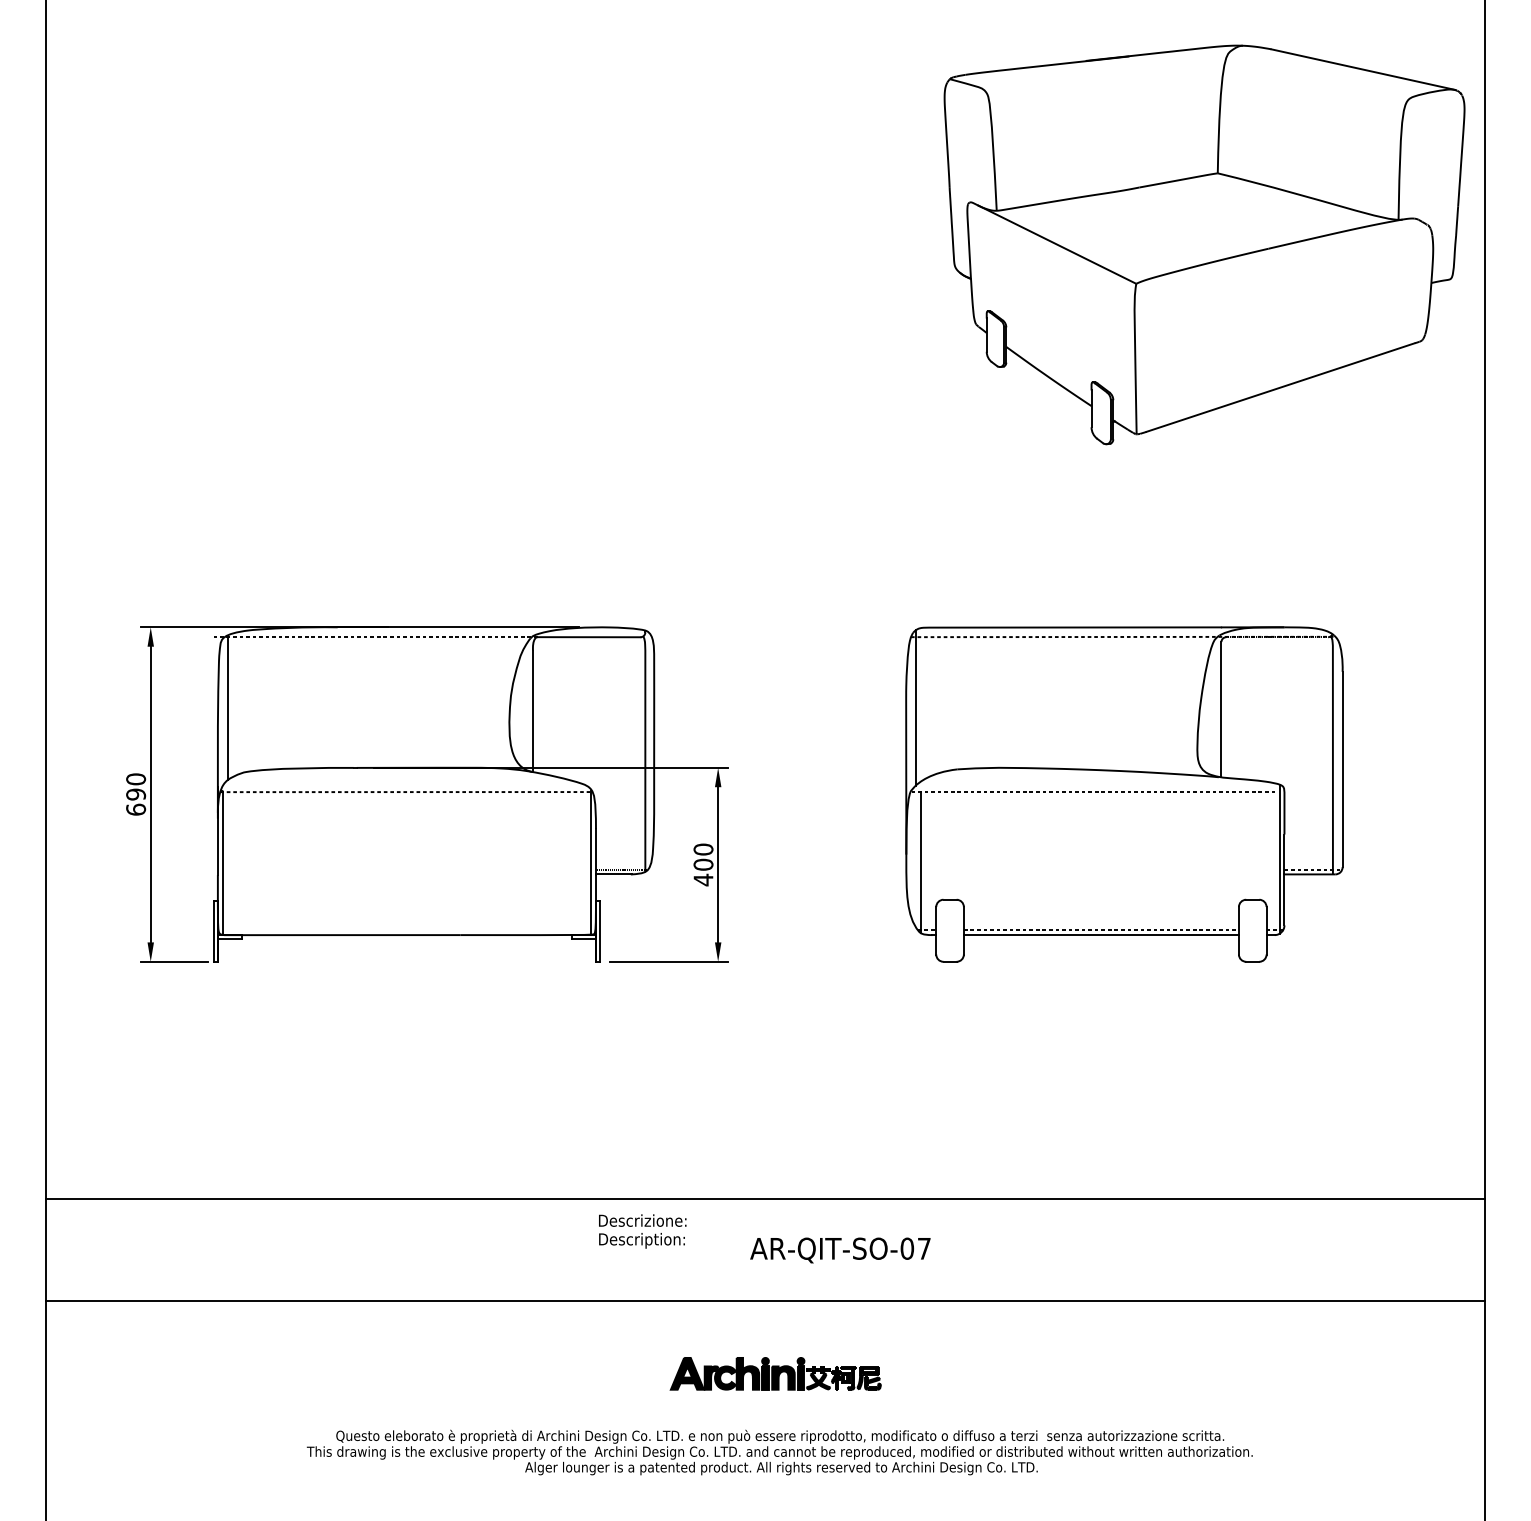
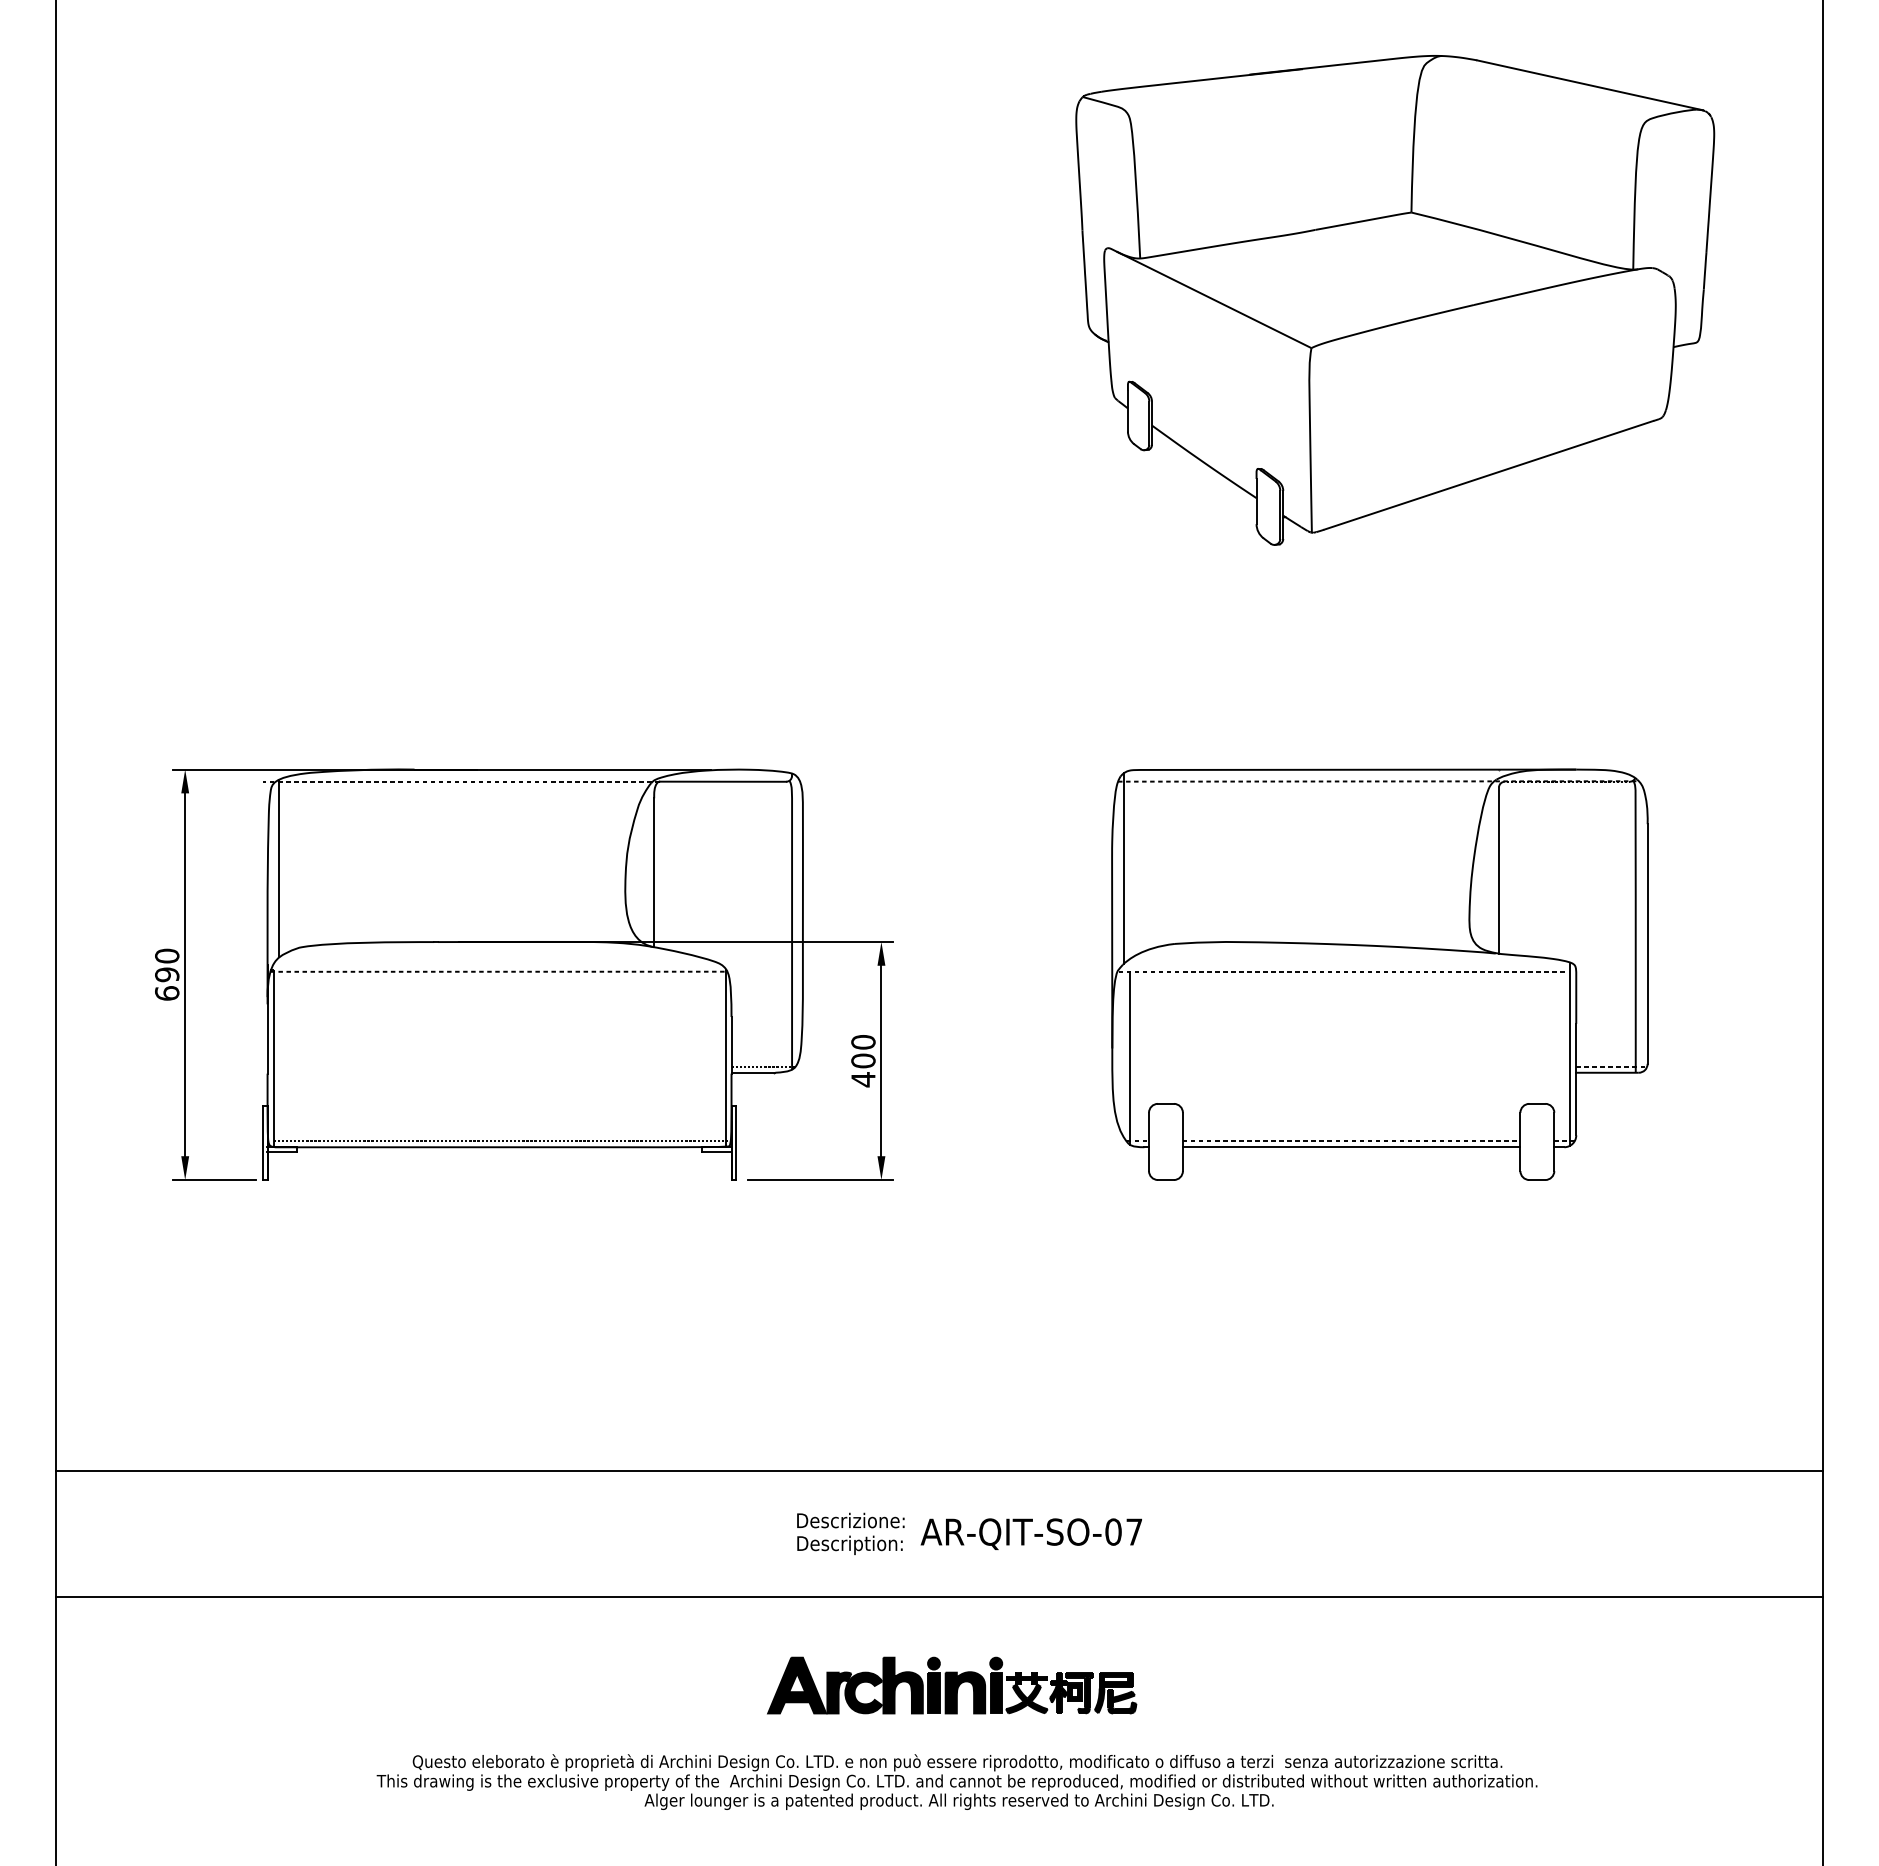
part: (1204, 245) -> (1395, 300), moved
line: (409, 930) -> (502, 1141), added
text: (642, 1231) -> (850, 1533), moved
part: (776, 1373) -> (952, 1685), size x1.43

